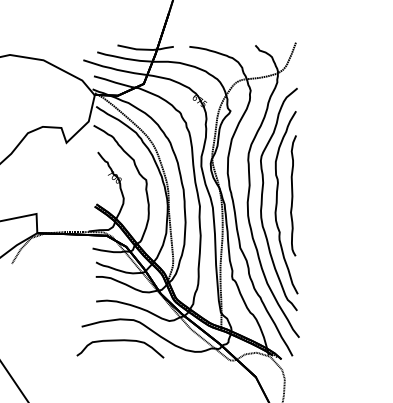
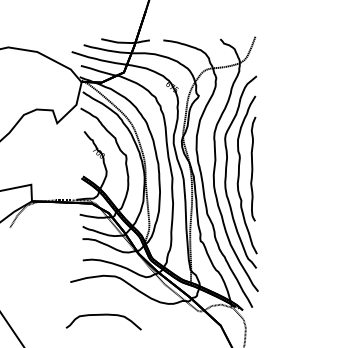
curve: (120, 341) -> (103, 315), moved

